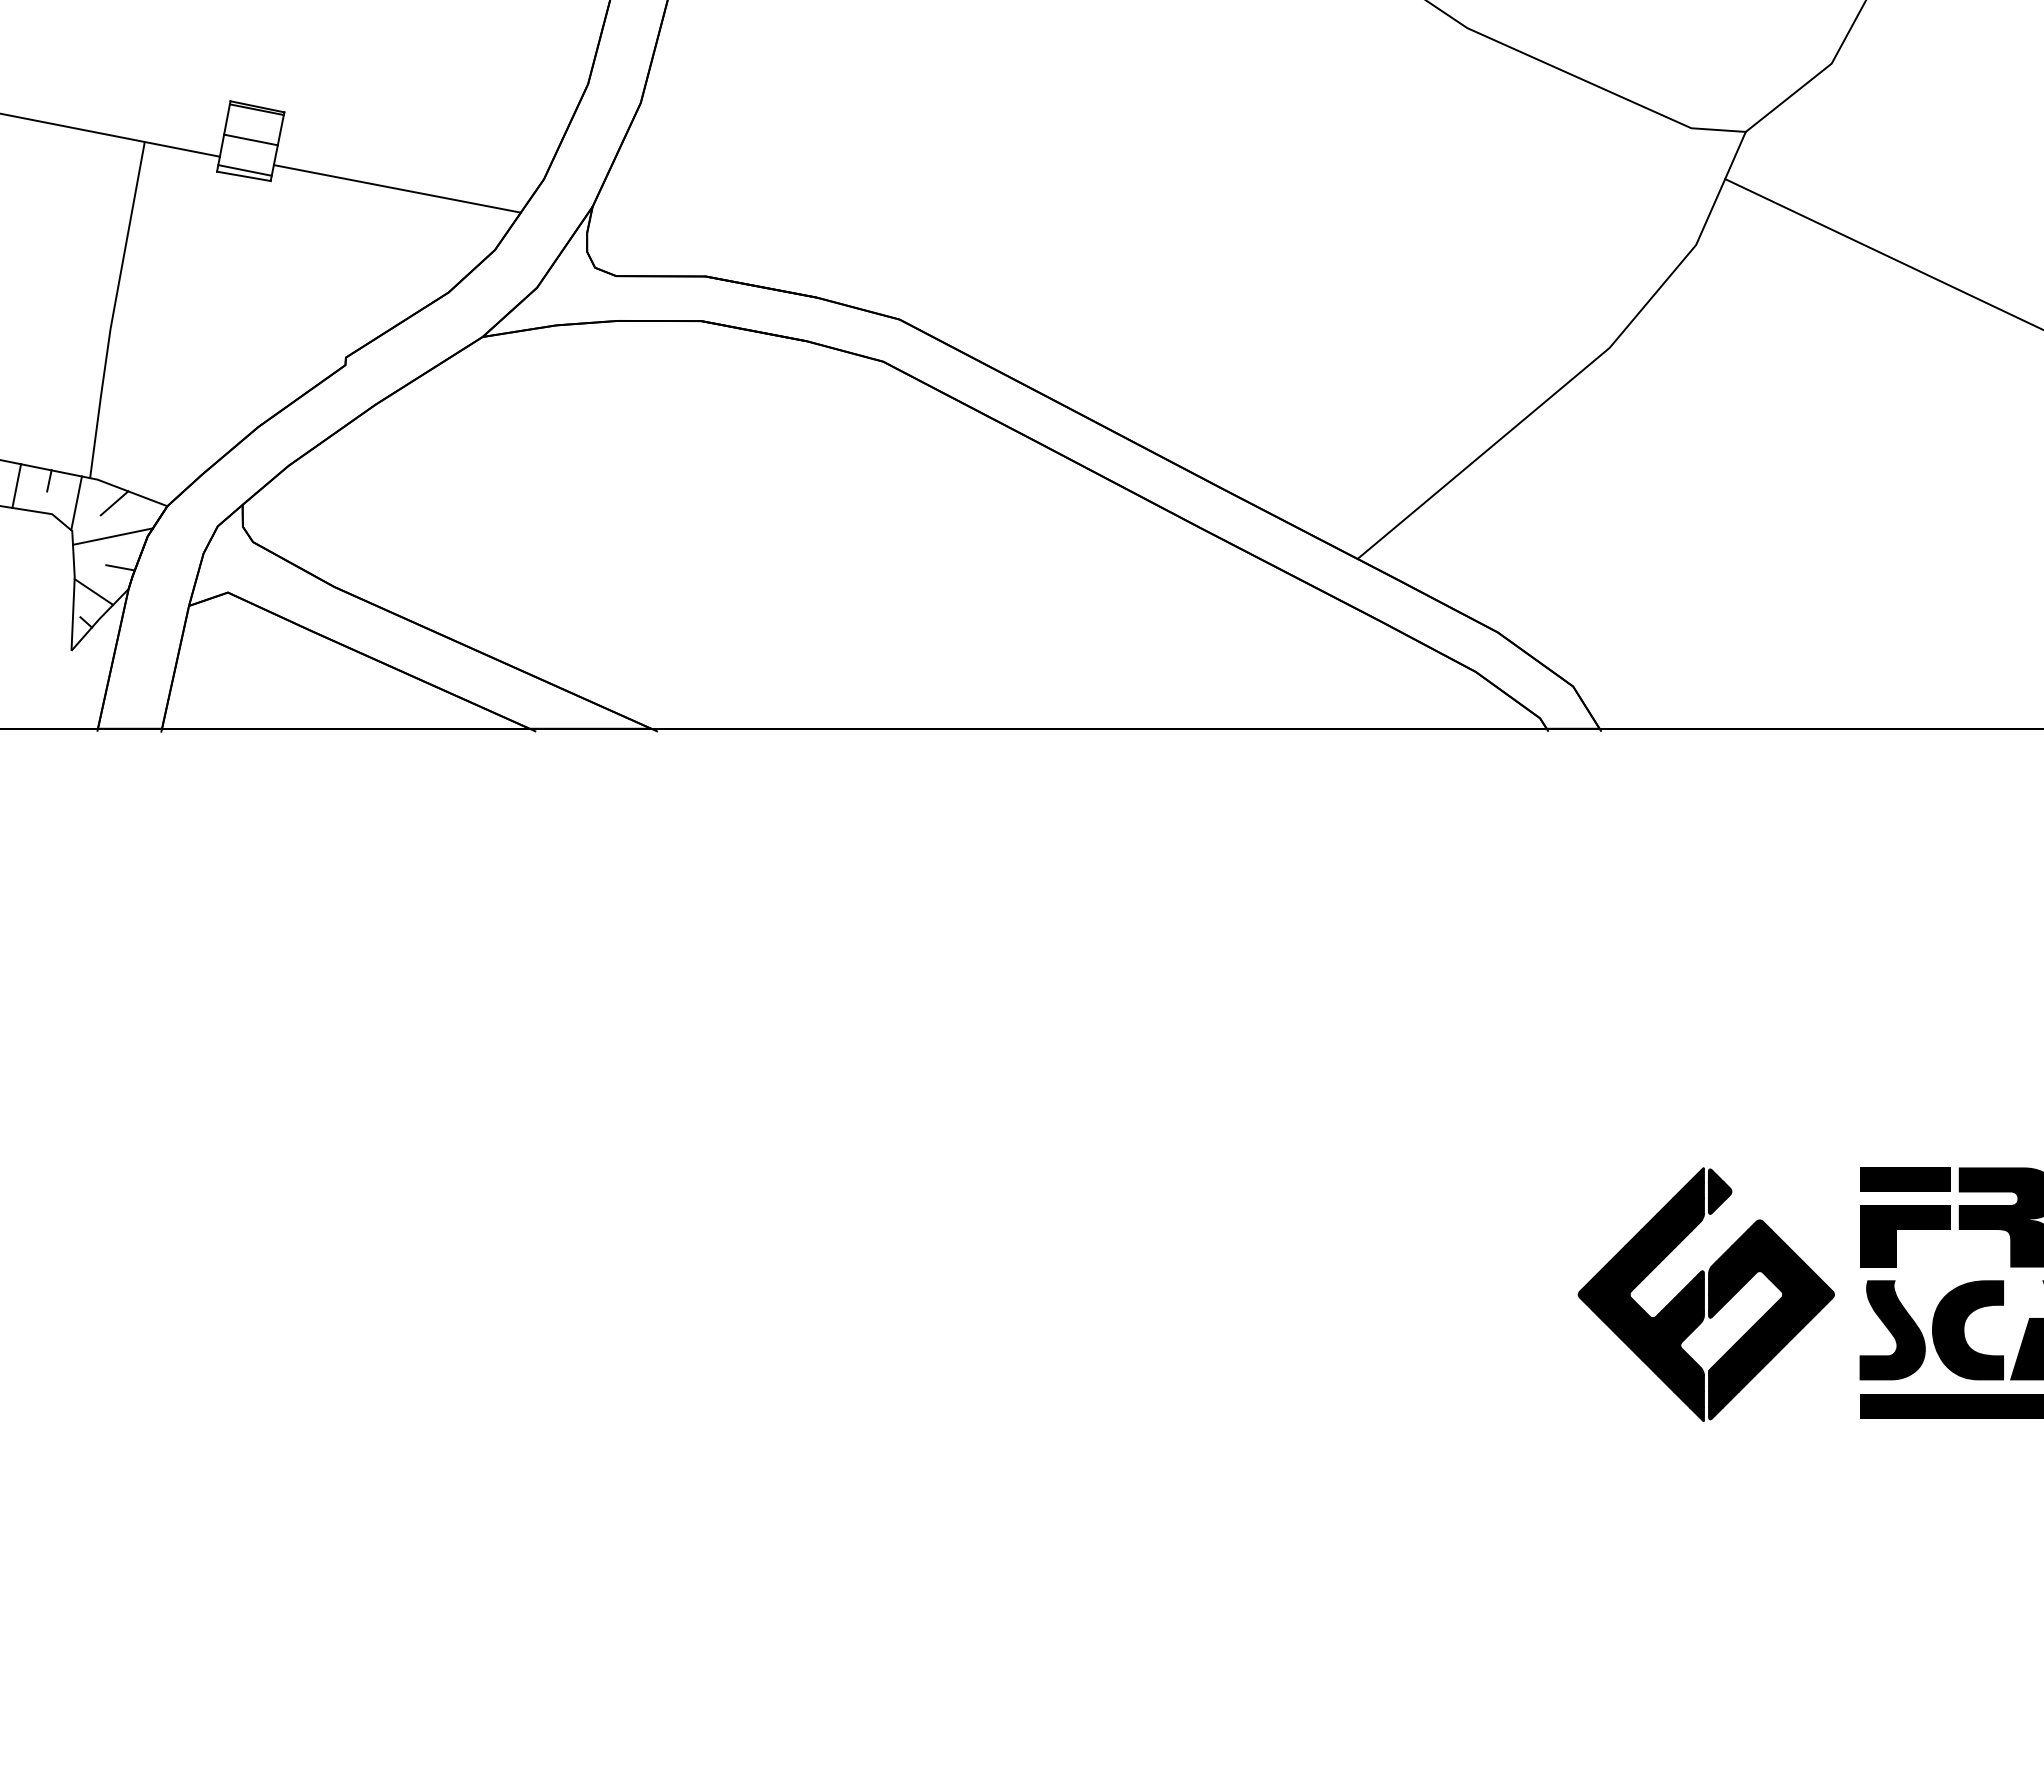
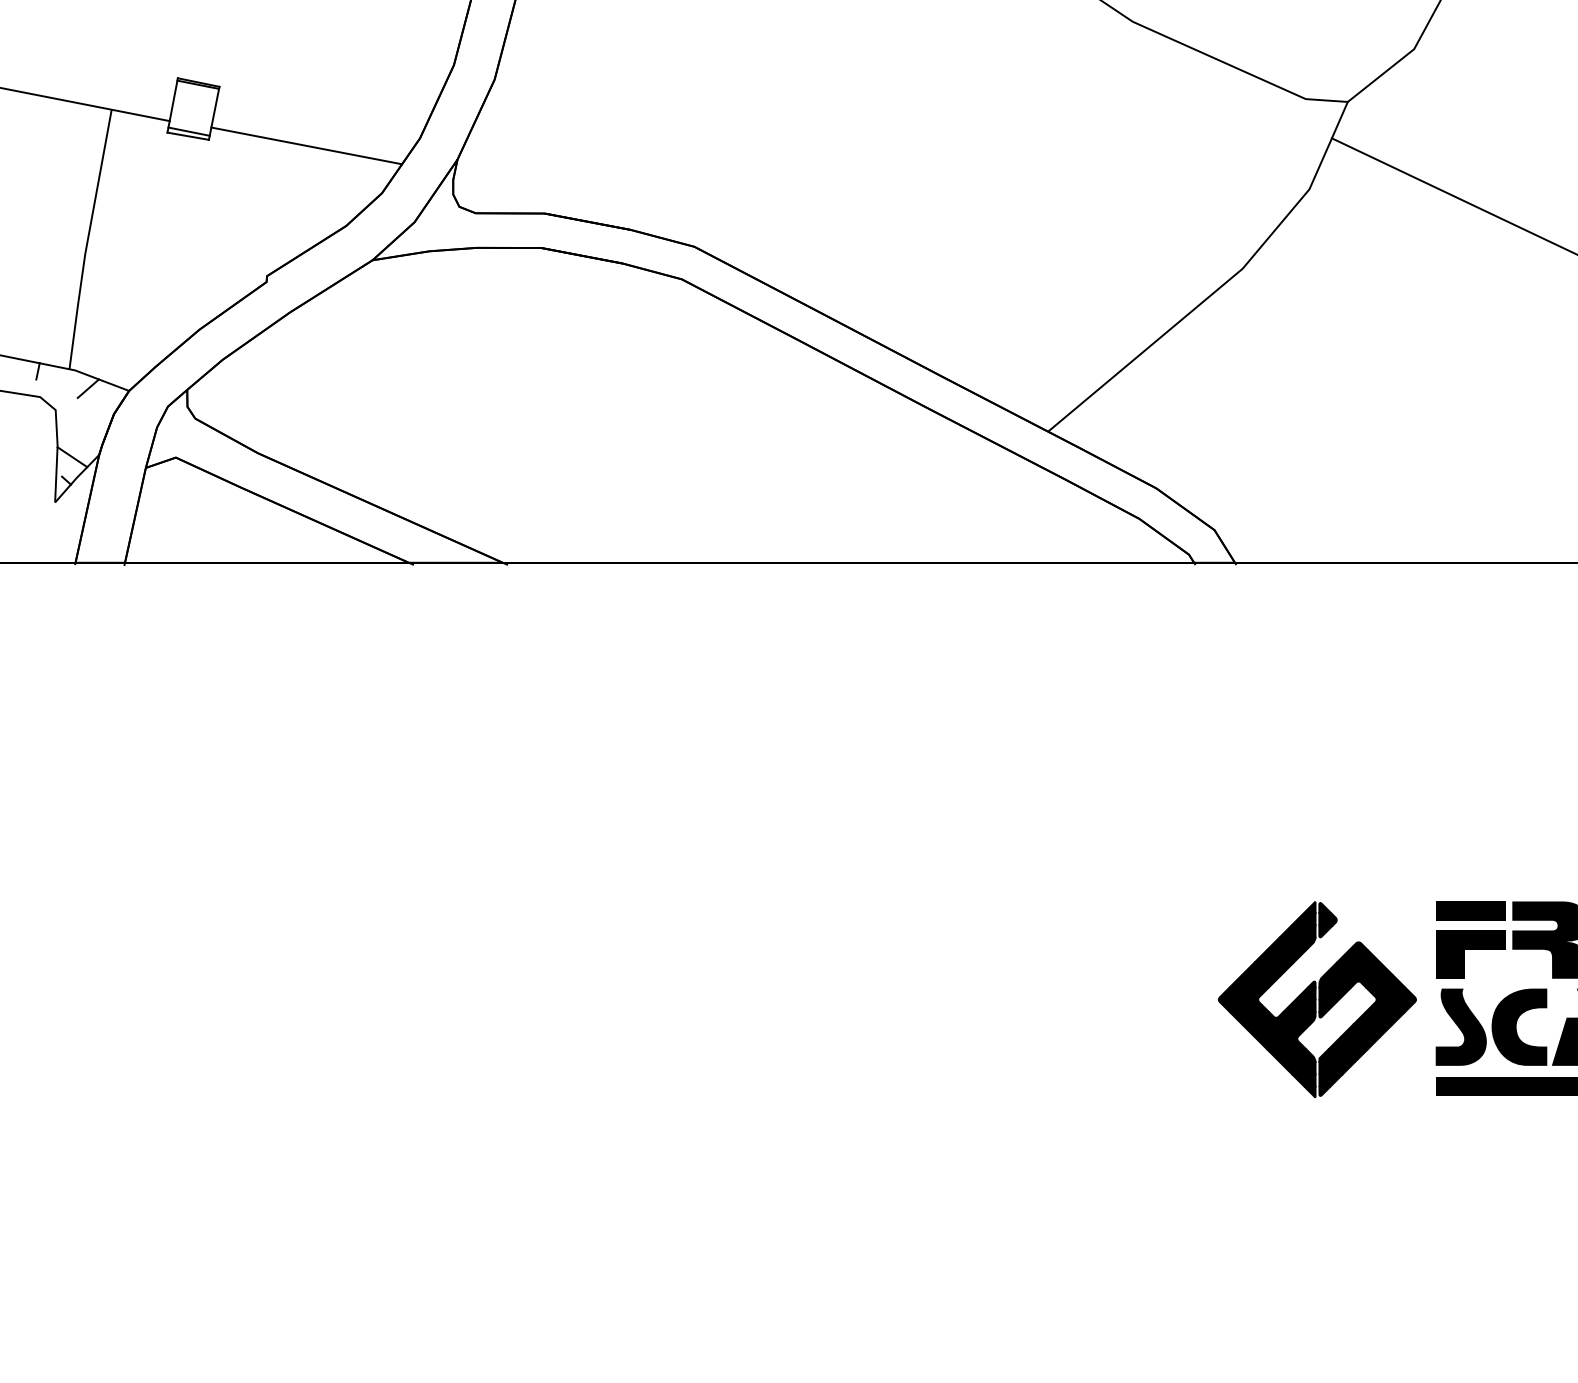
line: (250, 139) -> (193, 107), removed
line: (16, 485) -> (12, 374), removed
line: (76, 503) -> (58, 388), removed
line: (112, 536) -> (86, 414), removed
line: (120, 567) -> (92, 438), removed

